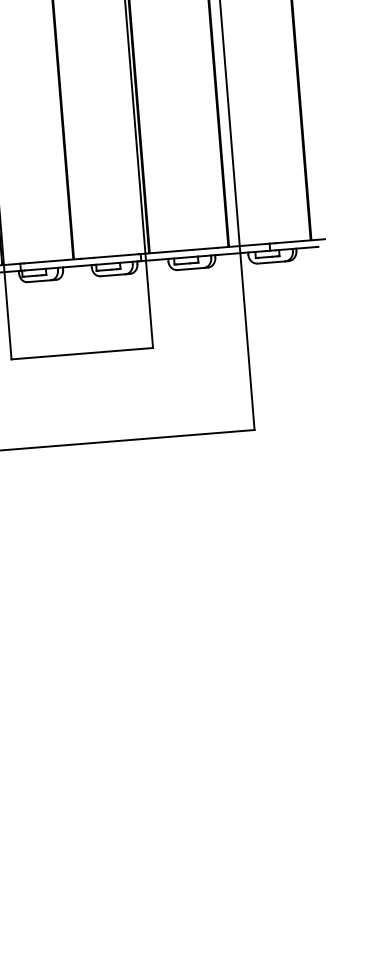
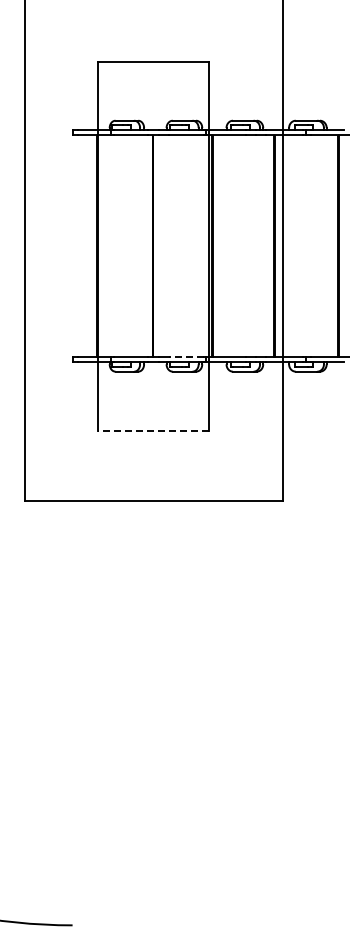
line: (115, 255) -> (185, 356), solid -> dashed
line: (81, 353) -> (153, 430), solid -> dashed

